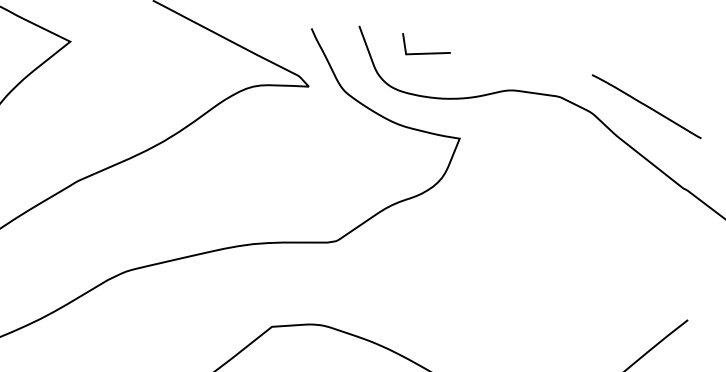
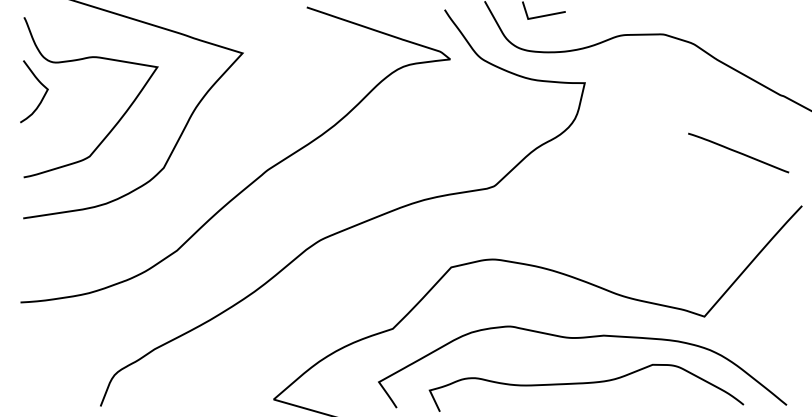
line: (646, 106) -> (738, 152), moved

